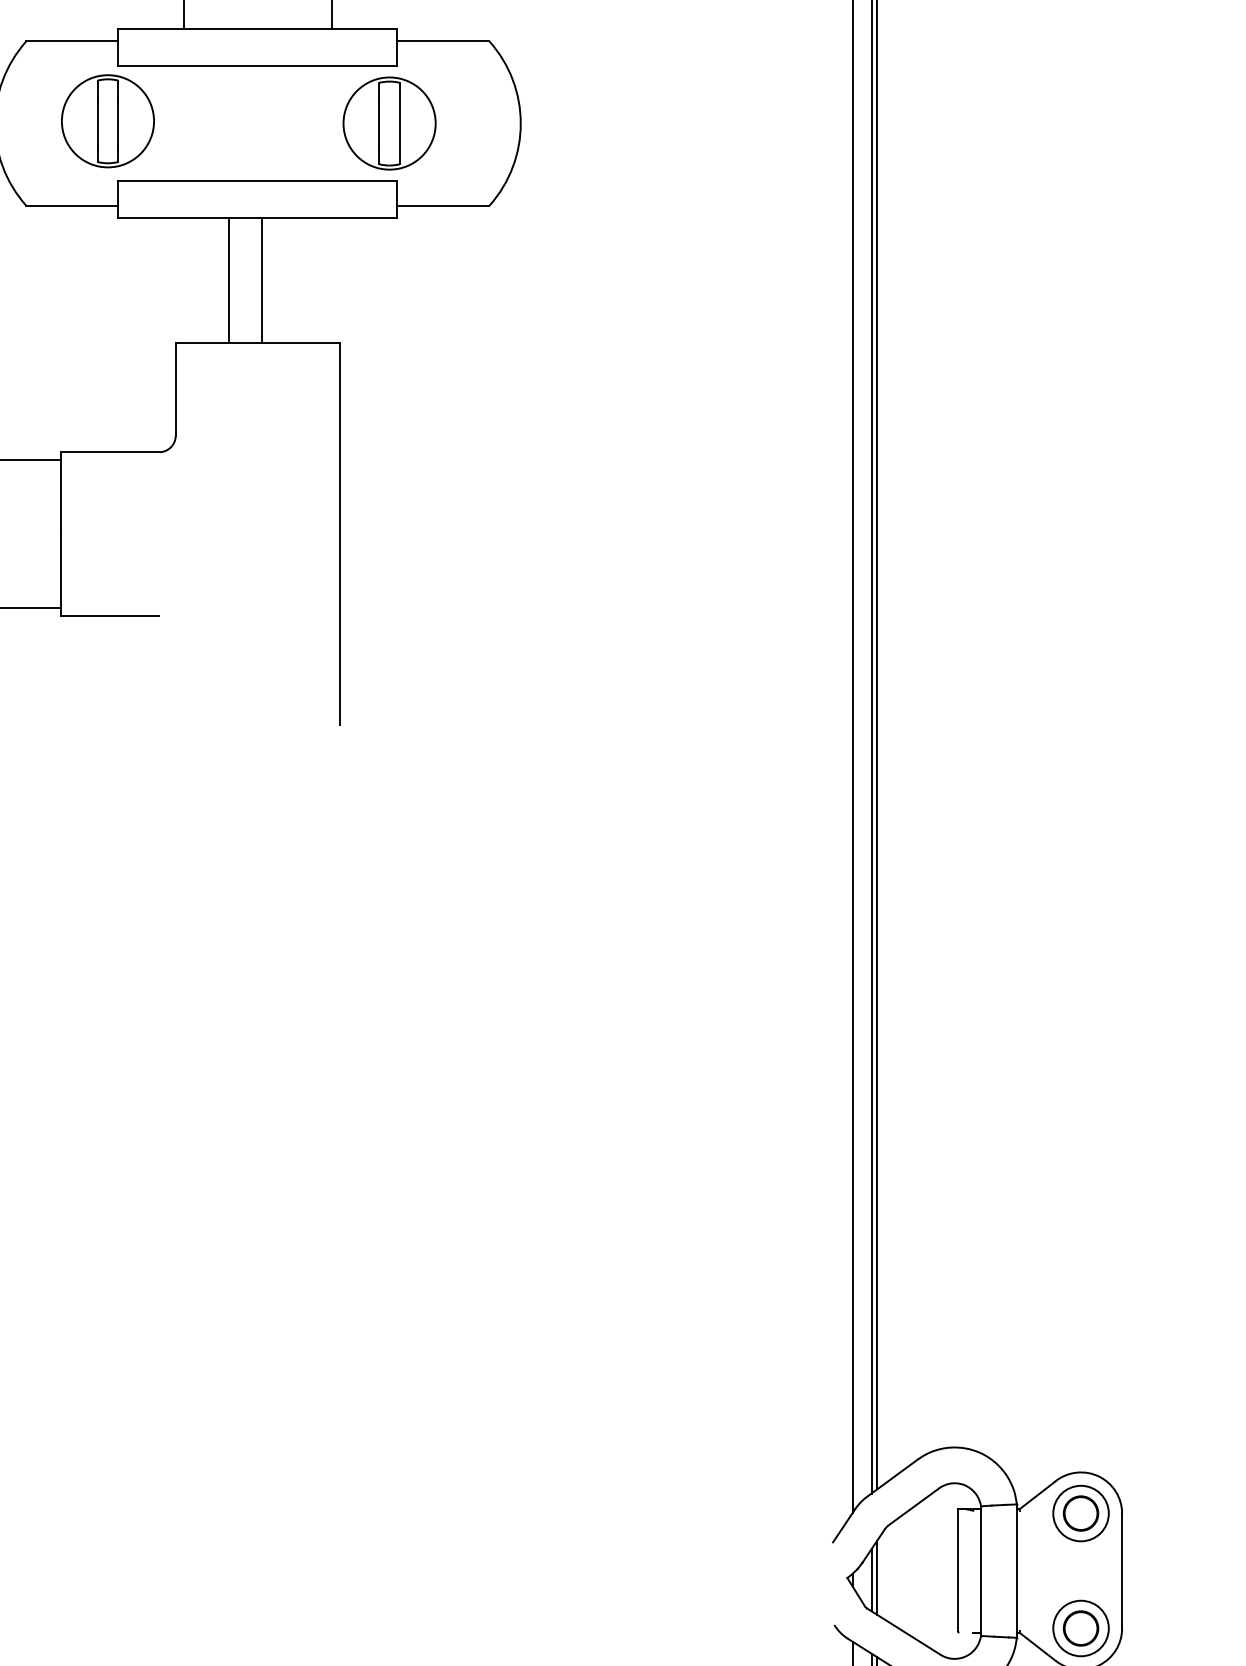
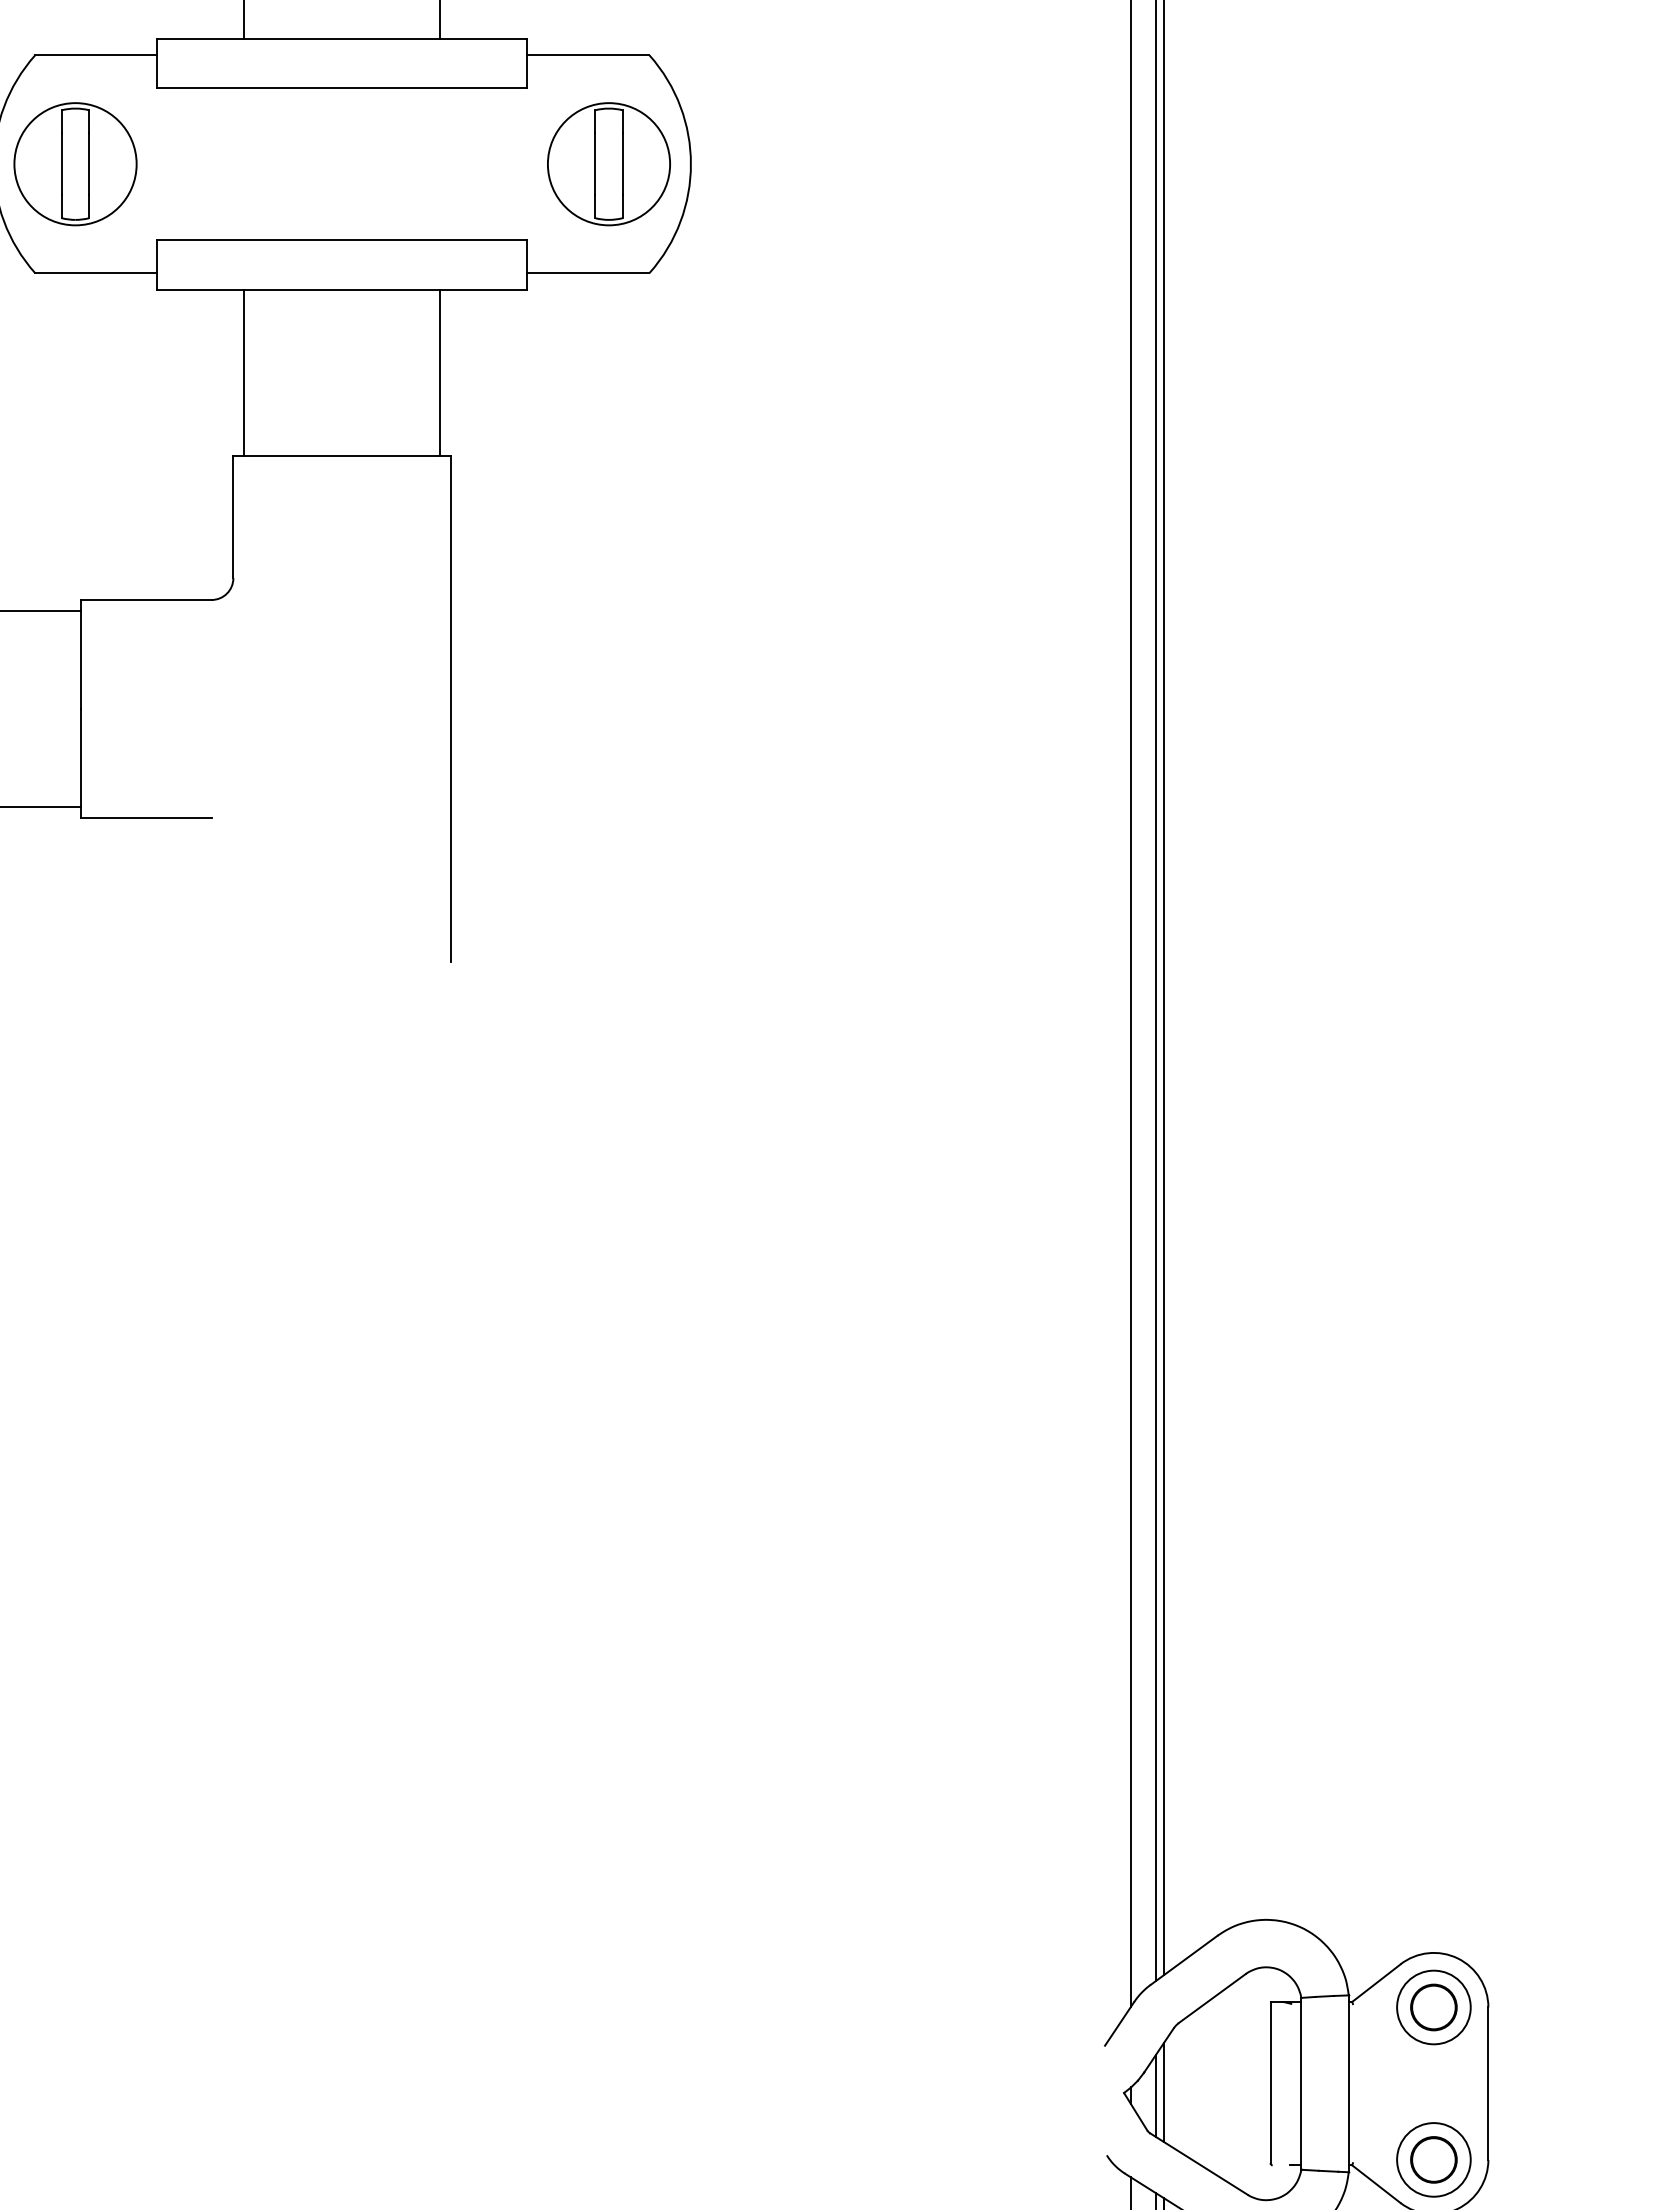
part: (107, 121) -> (75, 164), moved
part: (389, 123) -> (608, 164), moved
line: (229, 280) -> (244, 372), moved
line: (261, 280) -> (440, 372), moved

